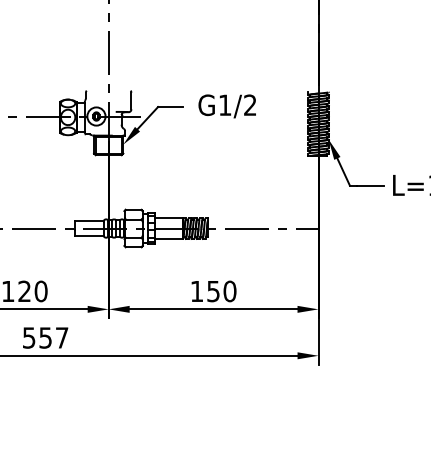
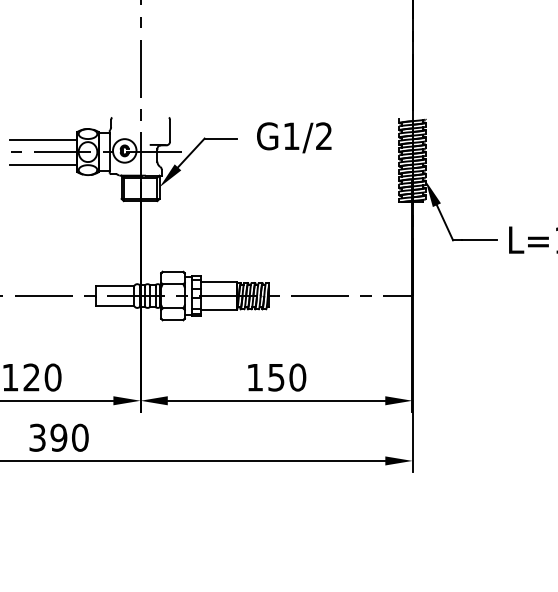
line: (33, 107) -> (43, 139), added
line: (33, 127) -> (43, 165), added
text: (45, 337) -> (58, 437), 557 -> 390

